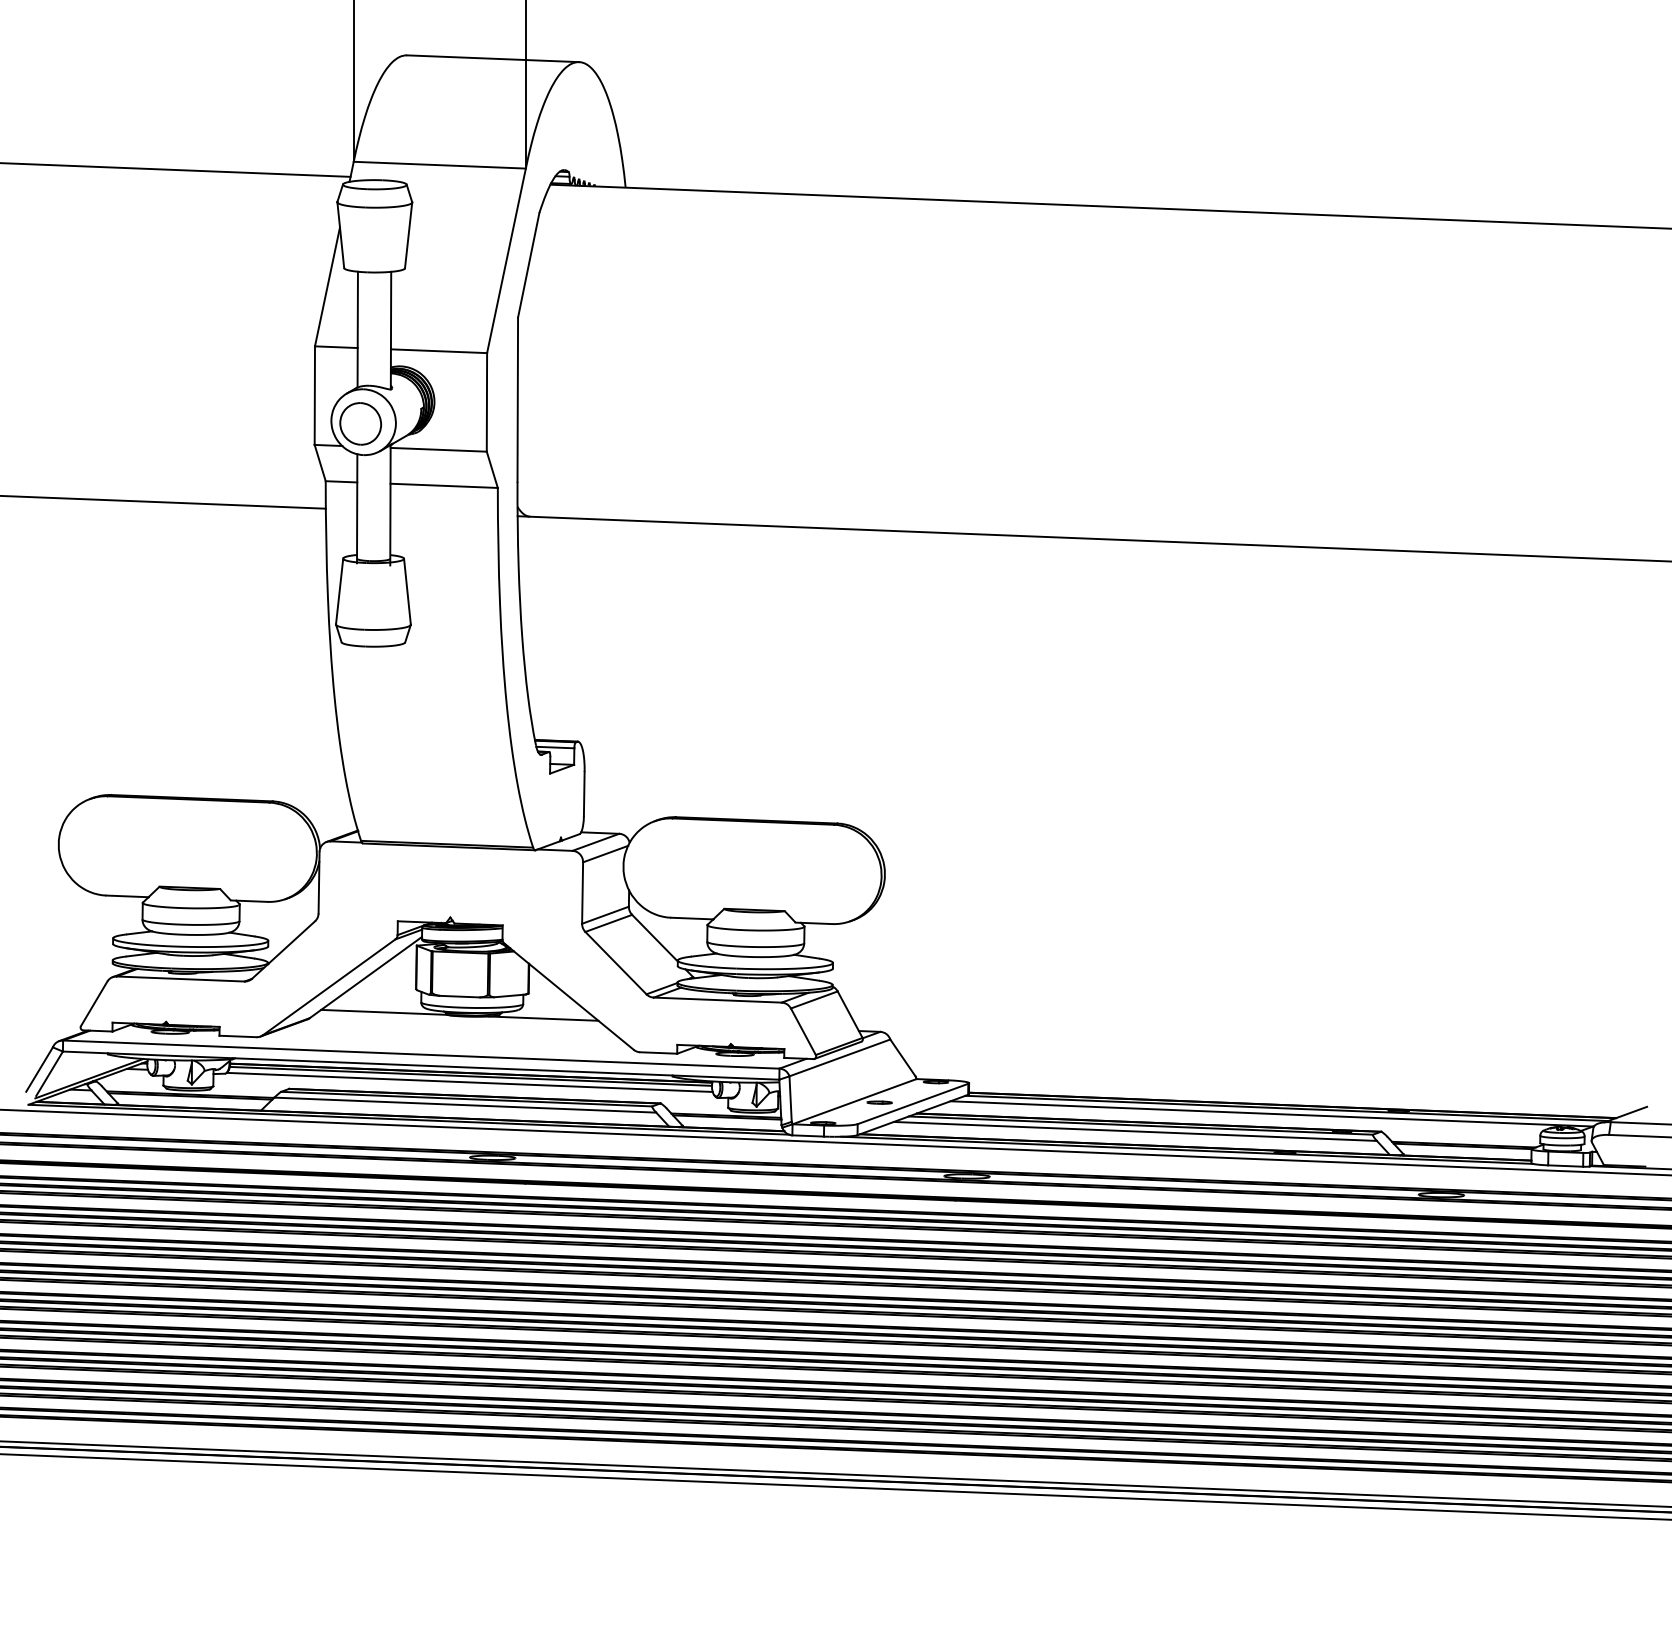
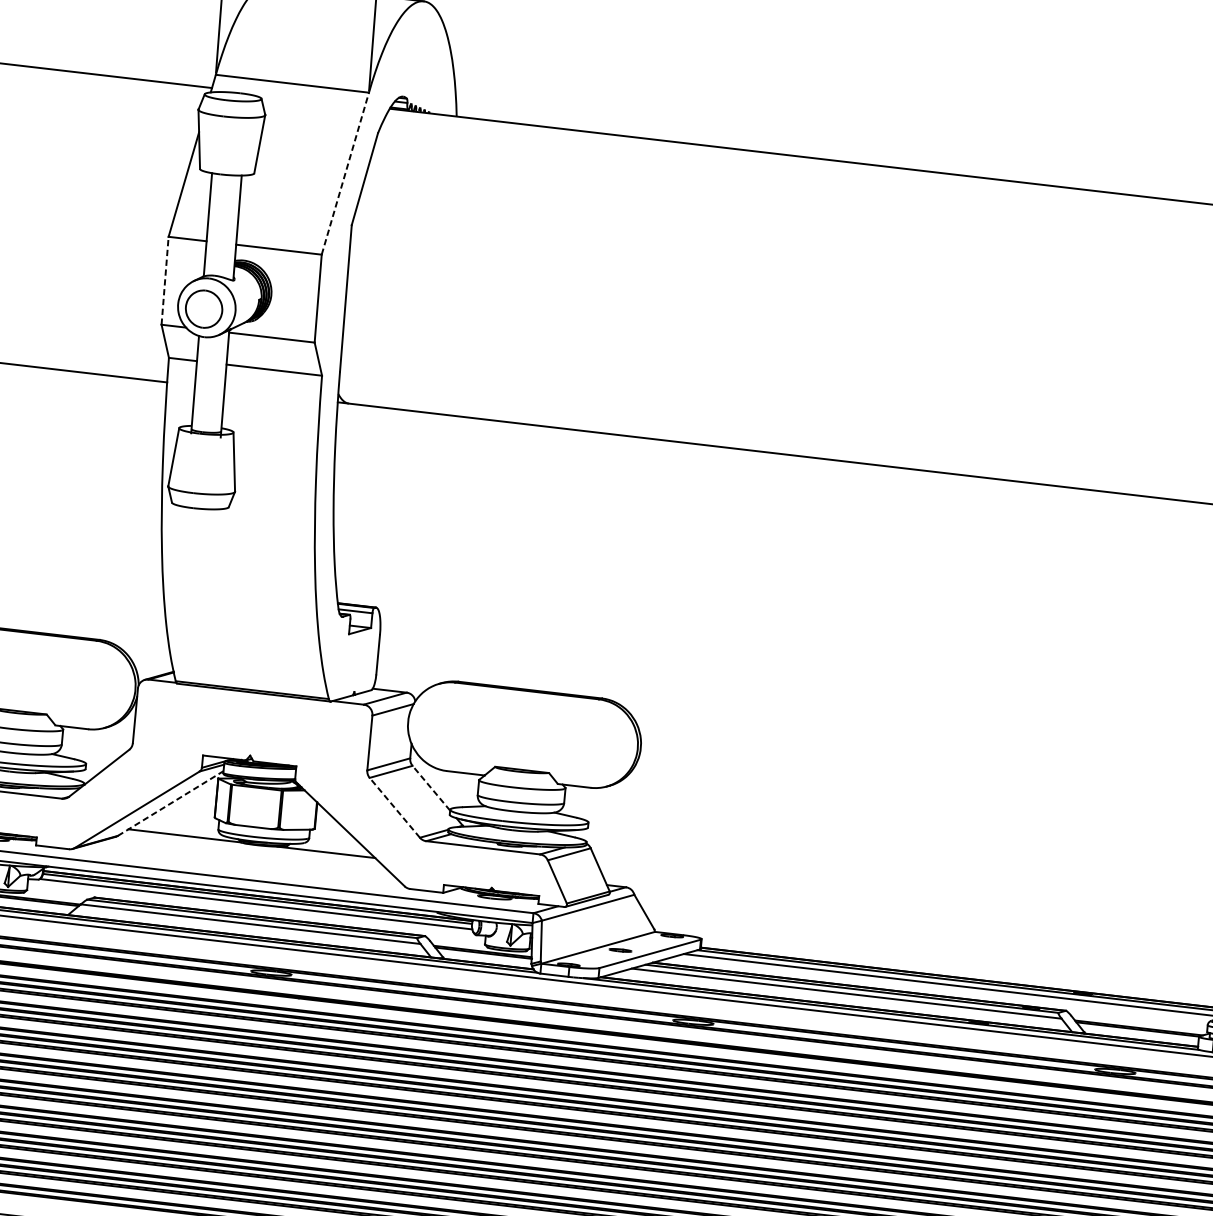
line: (506, 260) -> (345, 173), solid -> dashed
line: (314, 395) -> (164, 280), solid -> dashed
line: (654, 938) -> (430, 788), solid -> dashed
line: (615, 963) -> (394, 808), solid -> dashed
line: (366, 977) -> (171, 803), solid -> dashed

